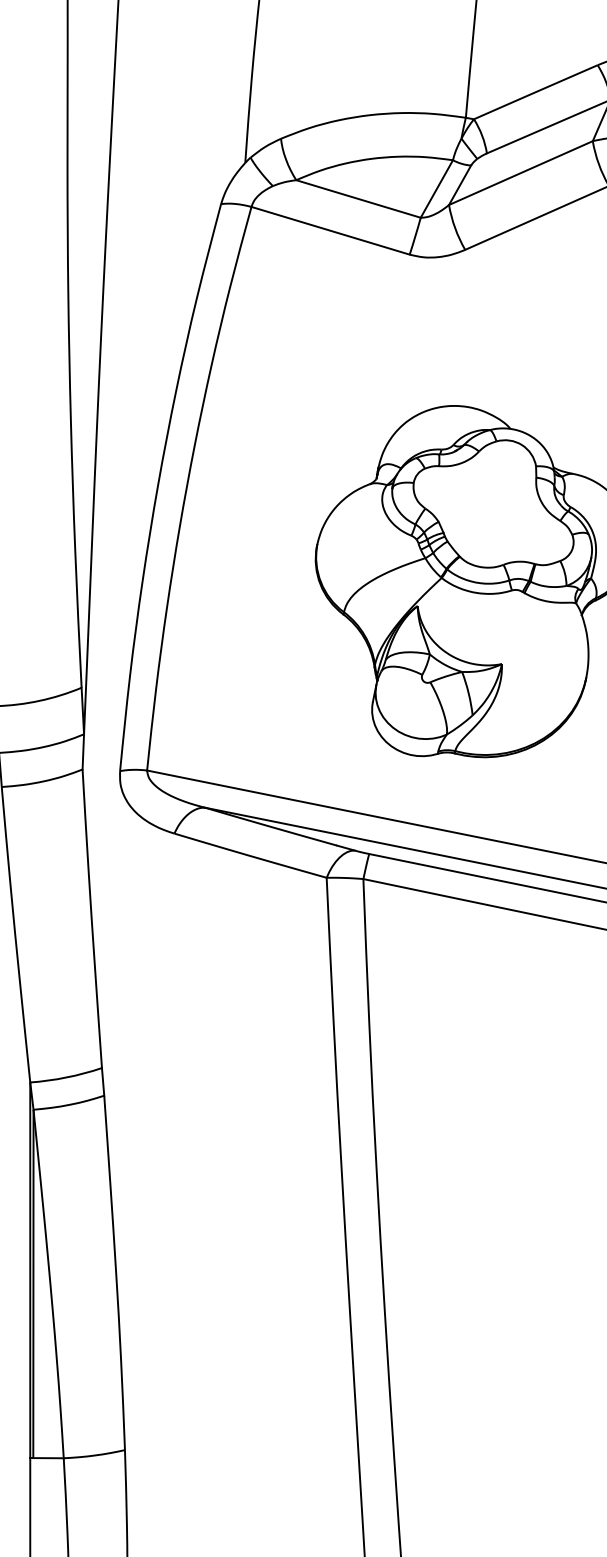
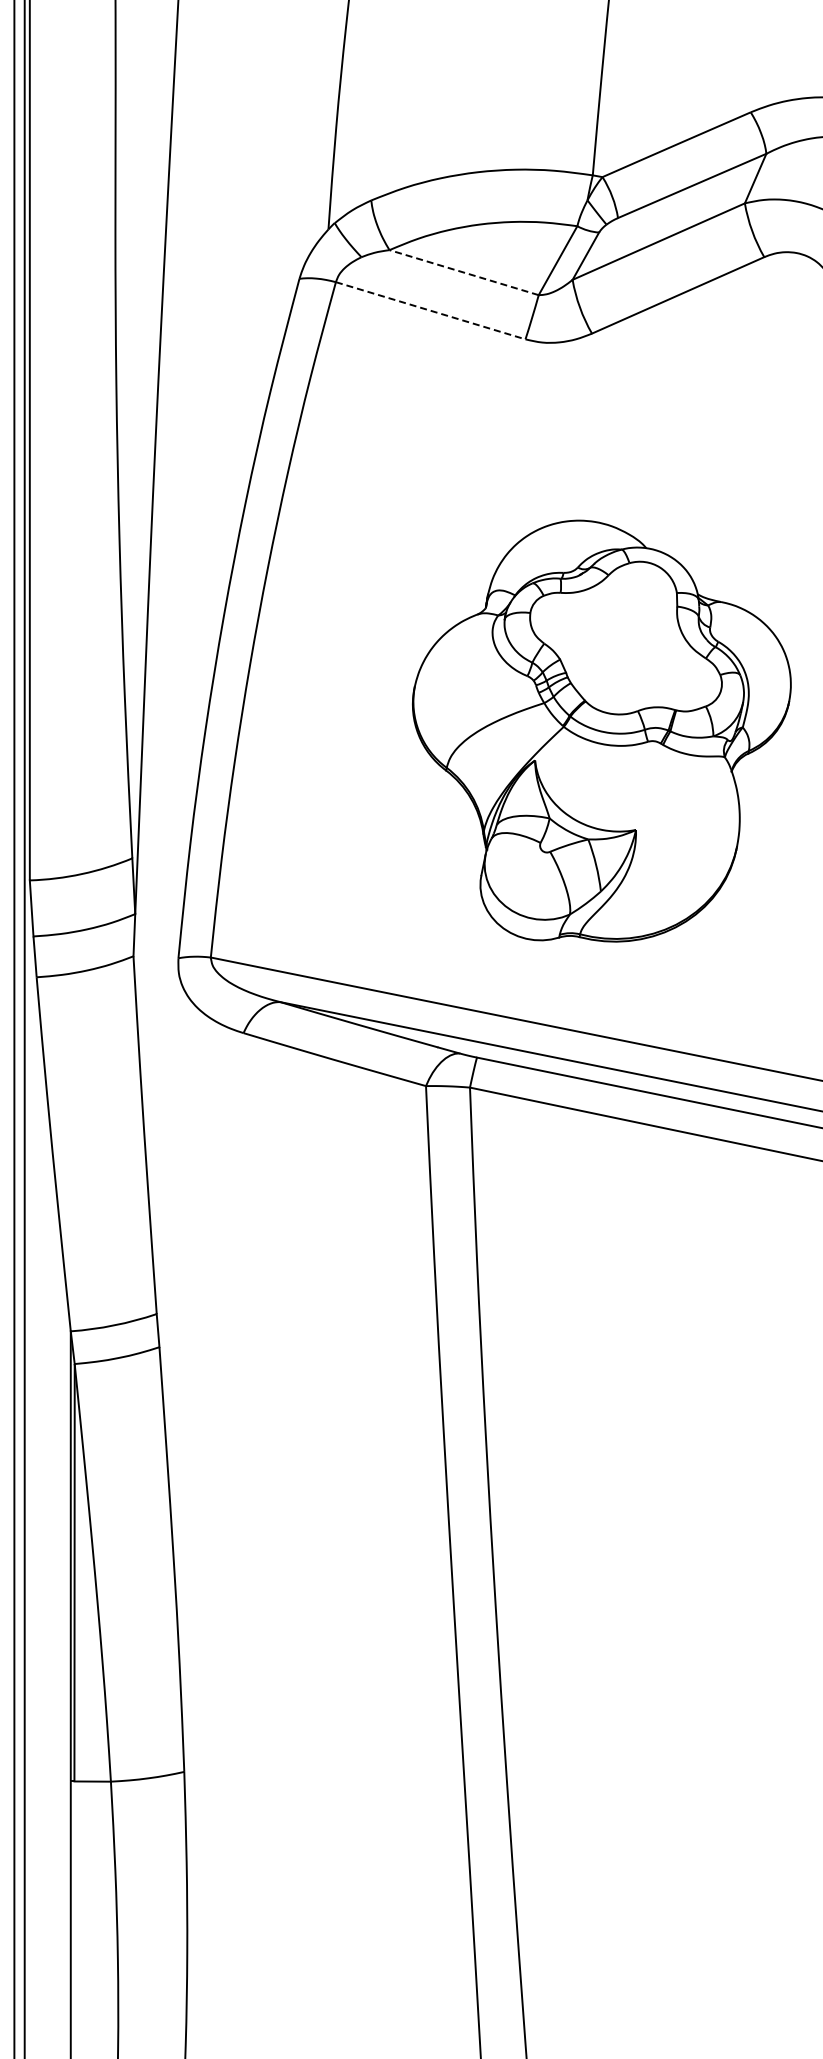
line: (358, 198) -> (464, 272), solid -> dashed
line: (331, 230) -> (431, 310), solid -> dashed

